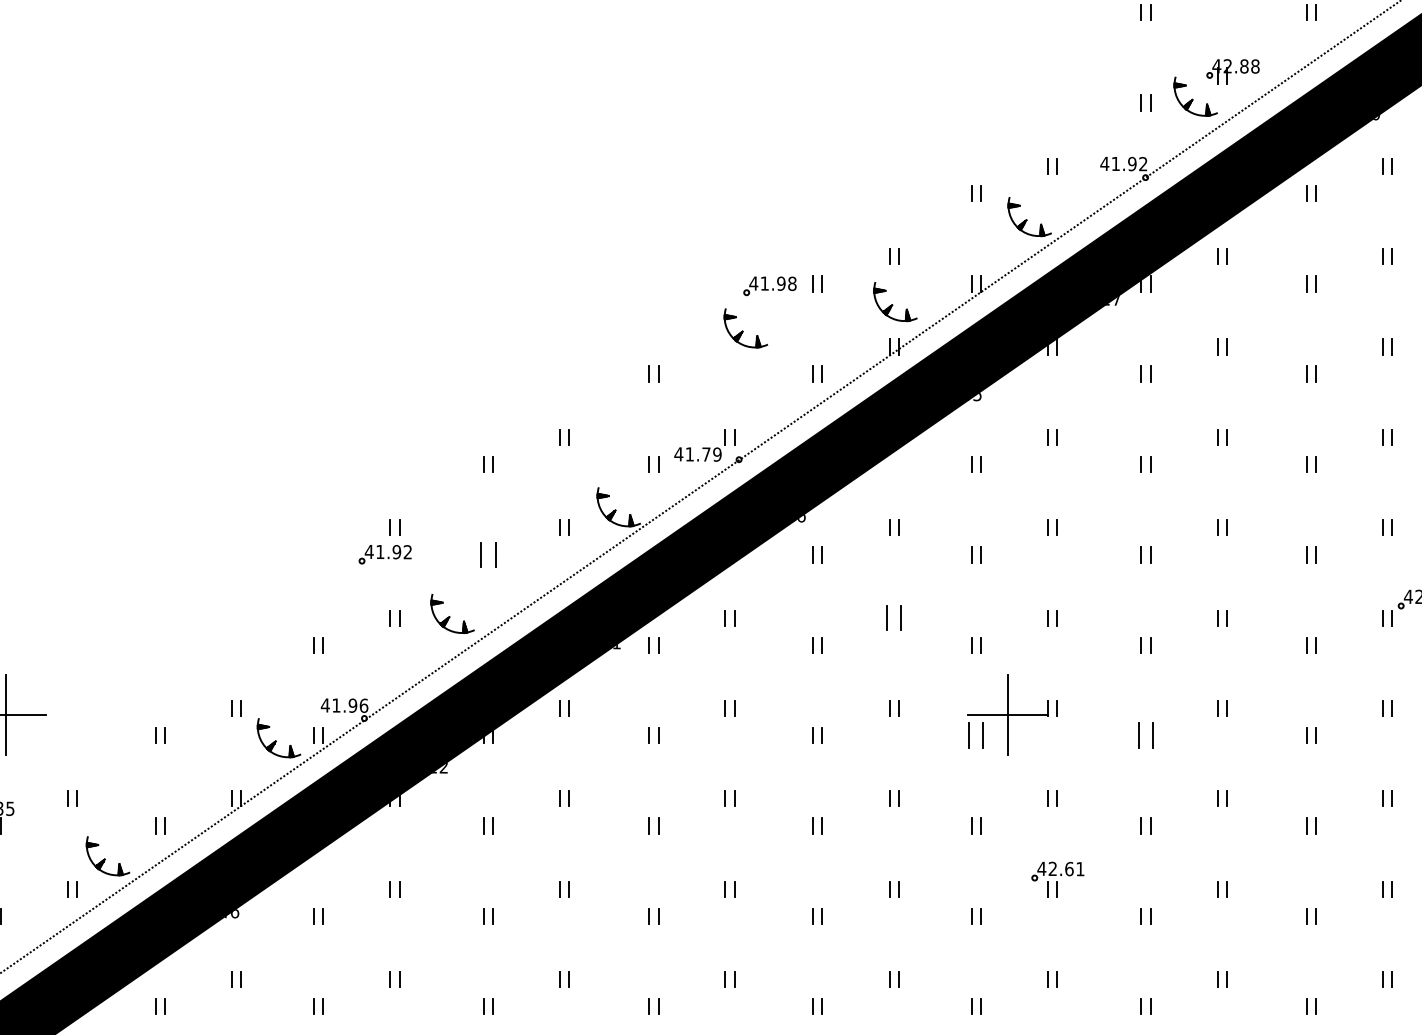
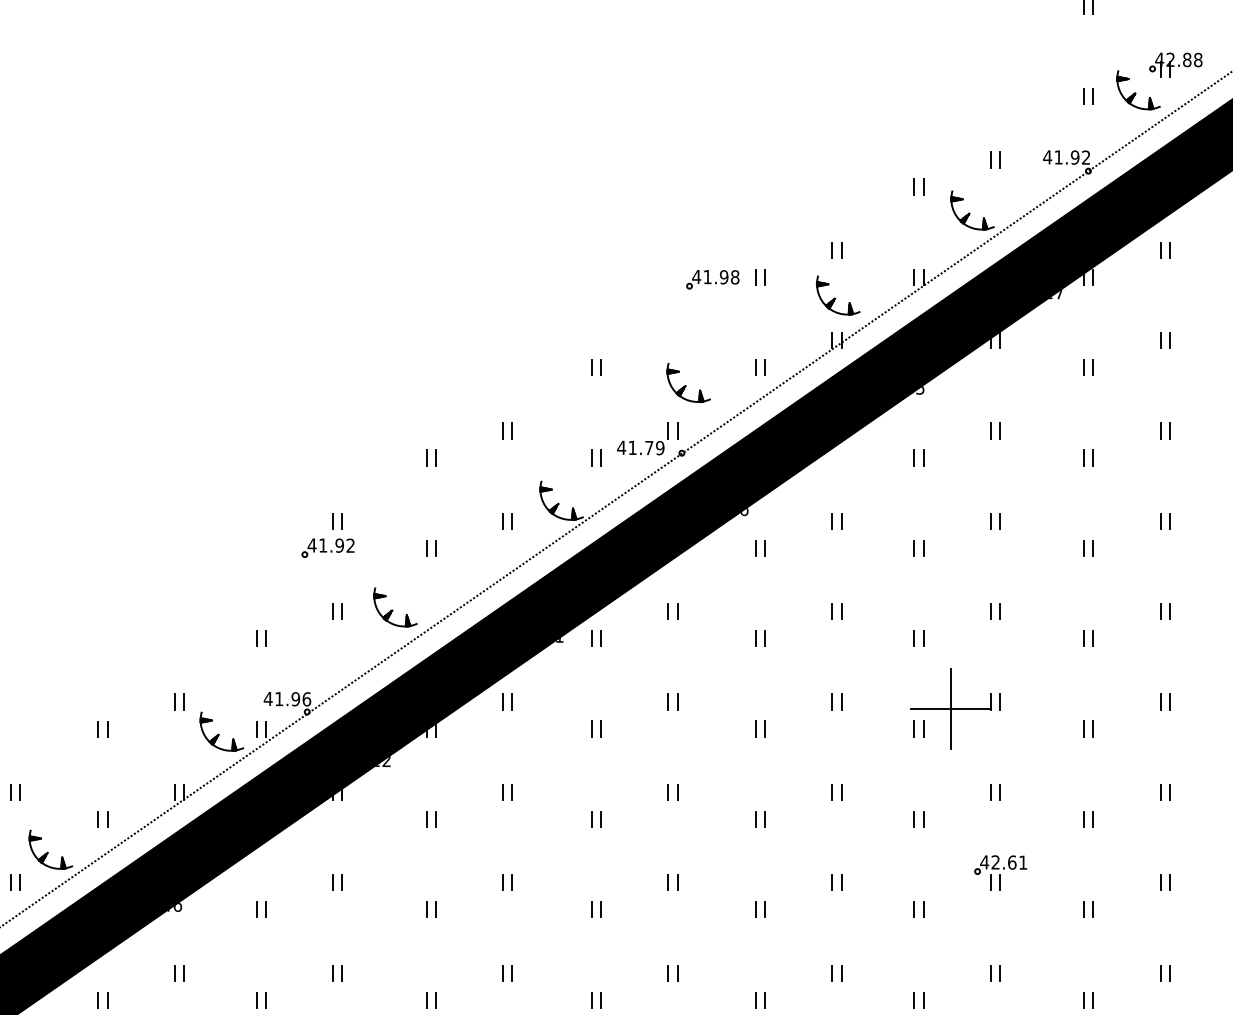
part: (745, 328) -> (688, 383), moved
part: (488, 554) -> (431, 548), size x0.62
part: (894, 618) -> (837, 612), size x0.62
part: (976, 735) -> (919, 729), size x0.62
part: (1145, 735) -> (1088, 729), size x0.62

